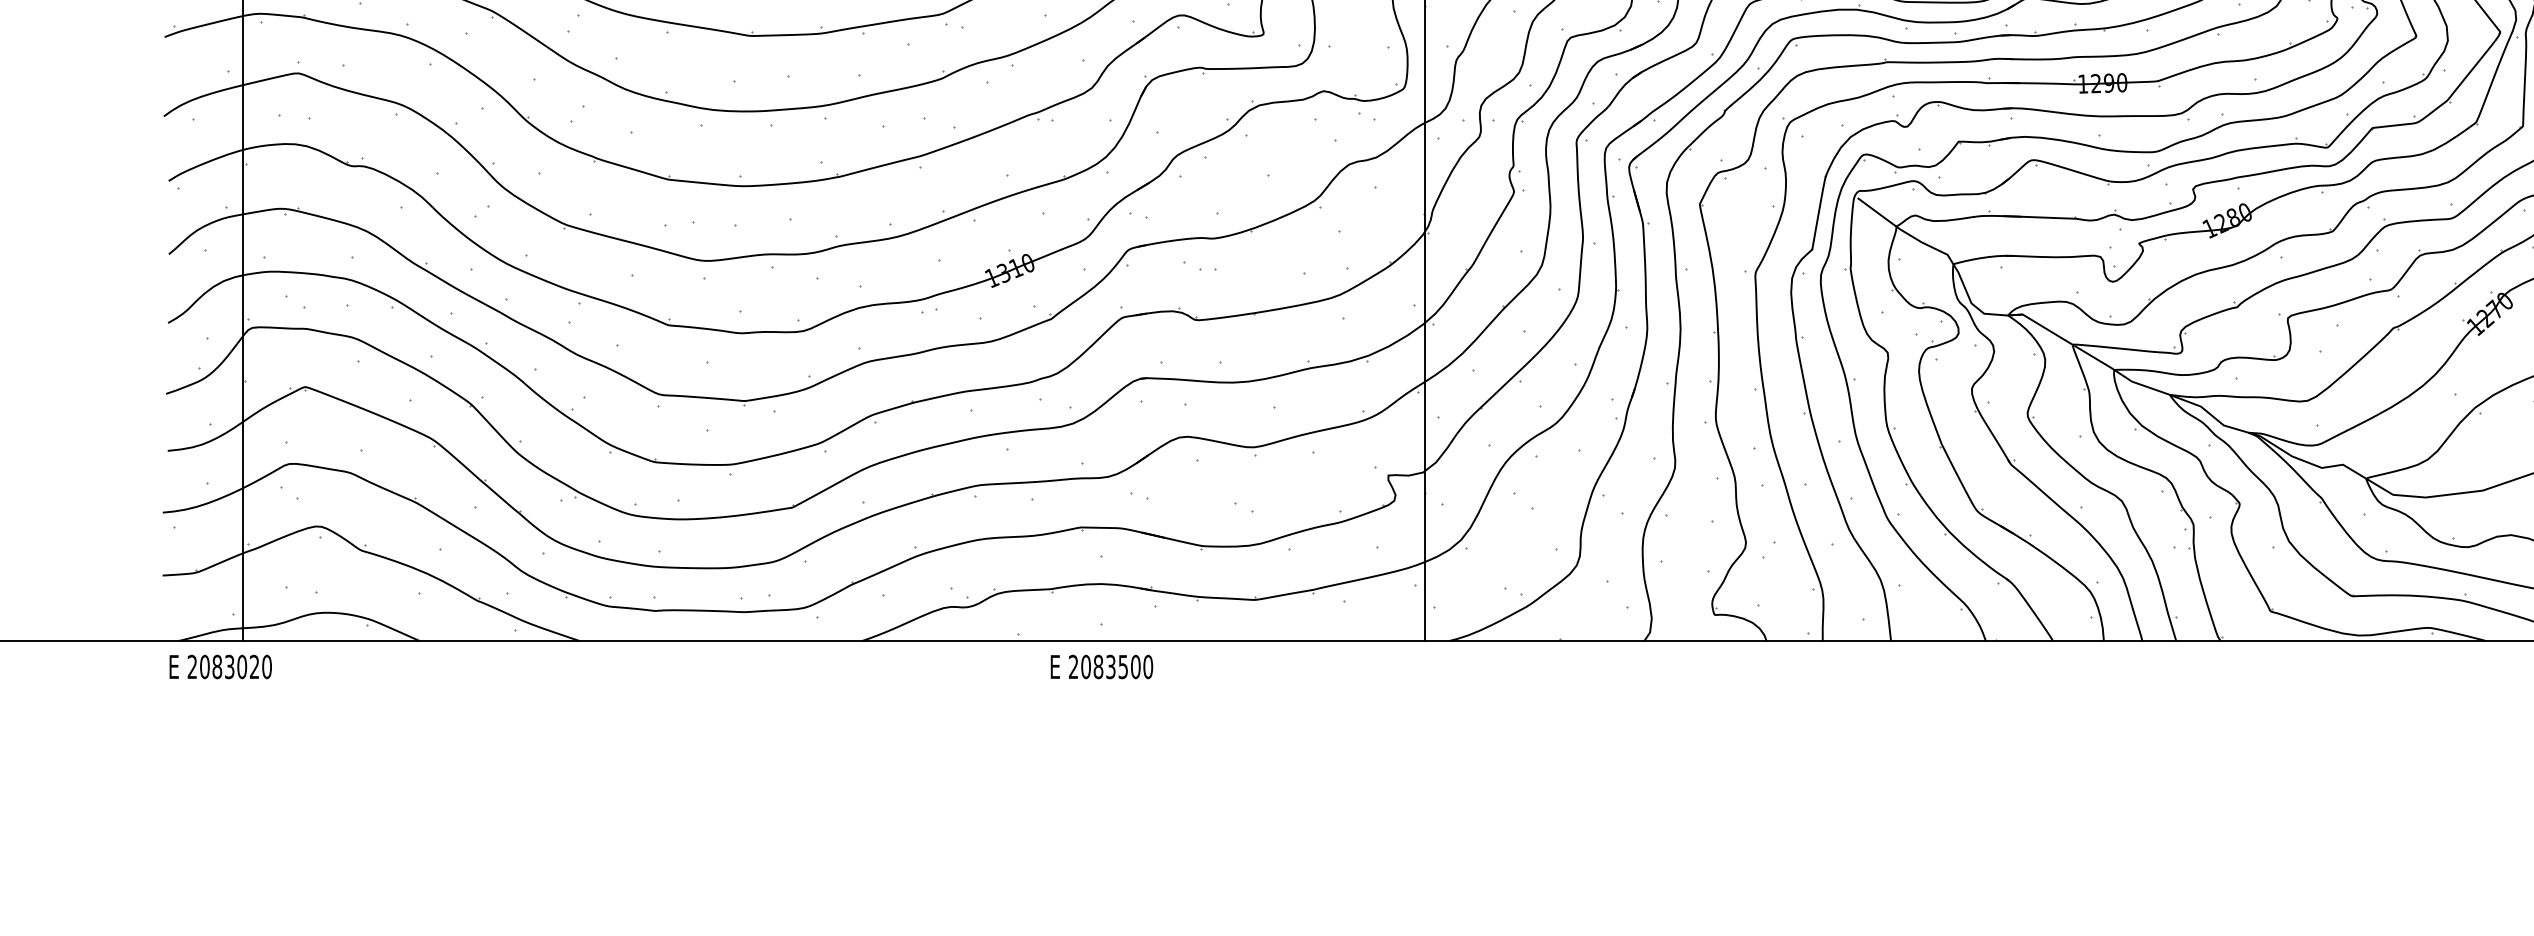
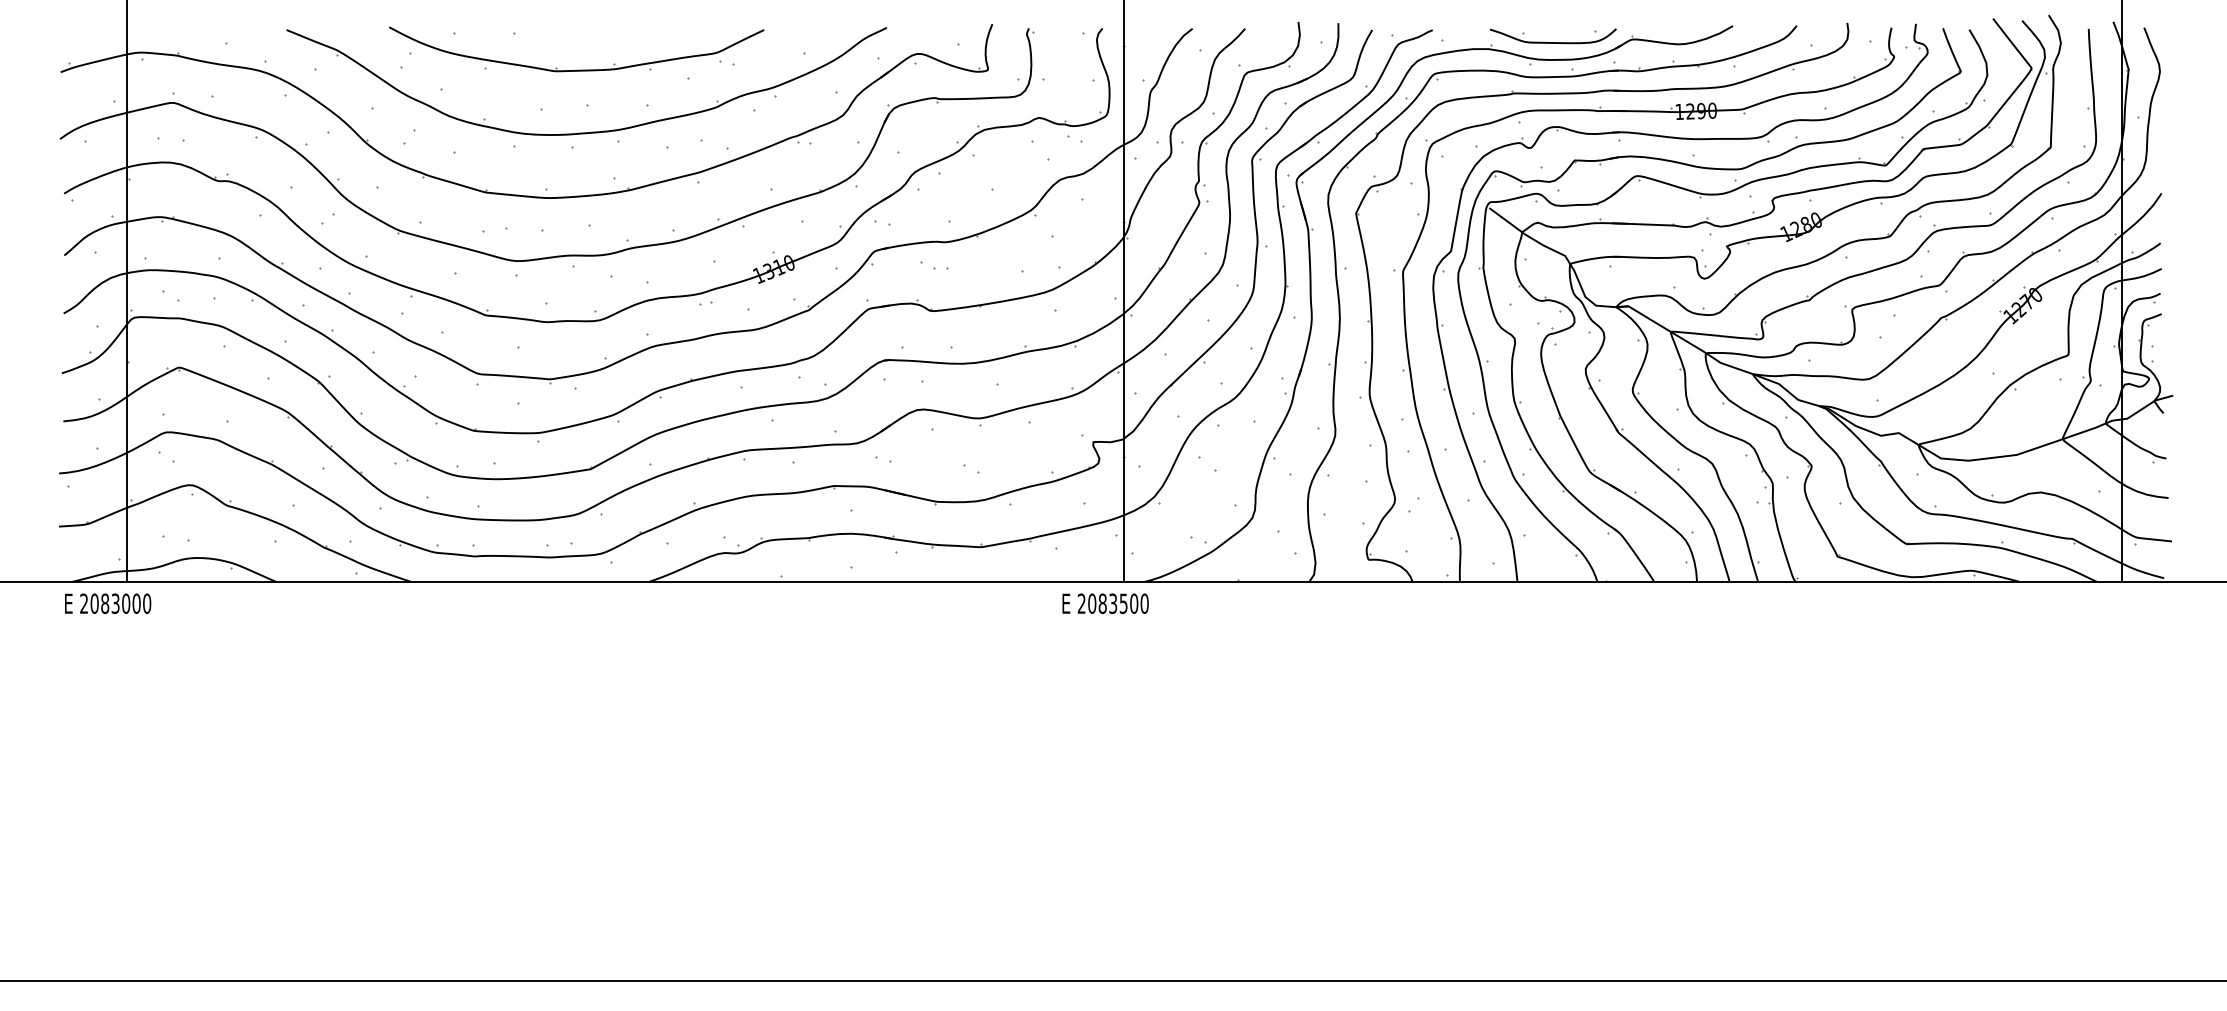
text: (254, 666) -> (136, 603), 2083020 -> 2083000
text: (1101, 666) -> (1105, 603), moved

